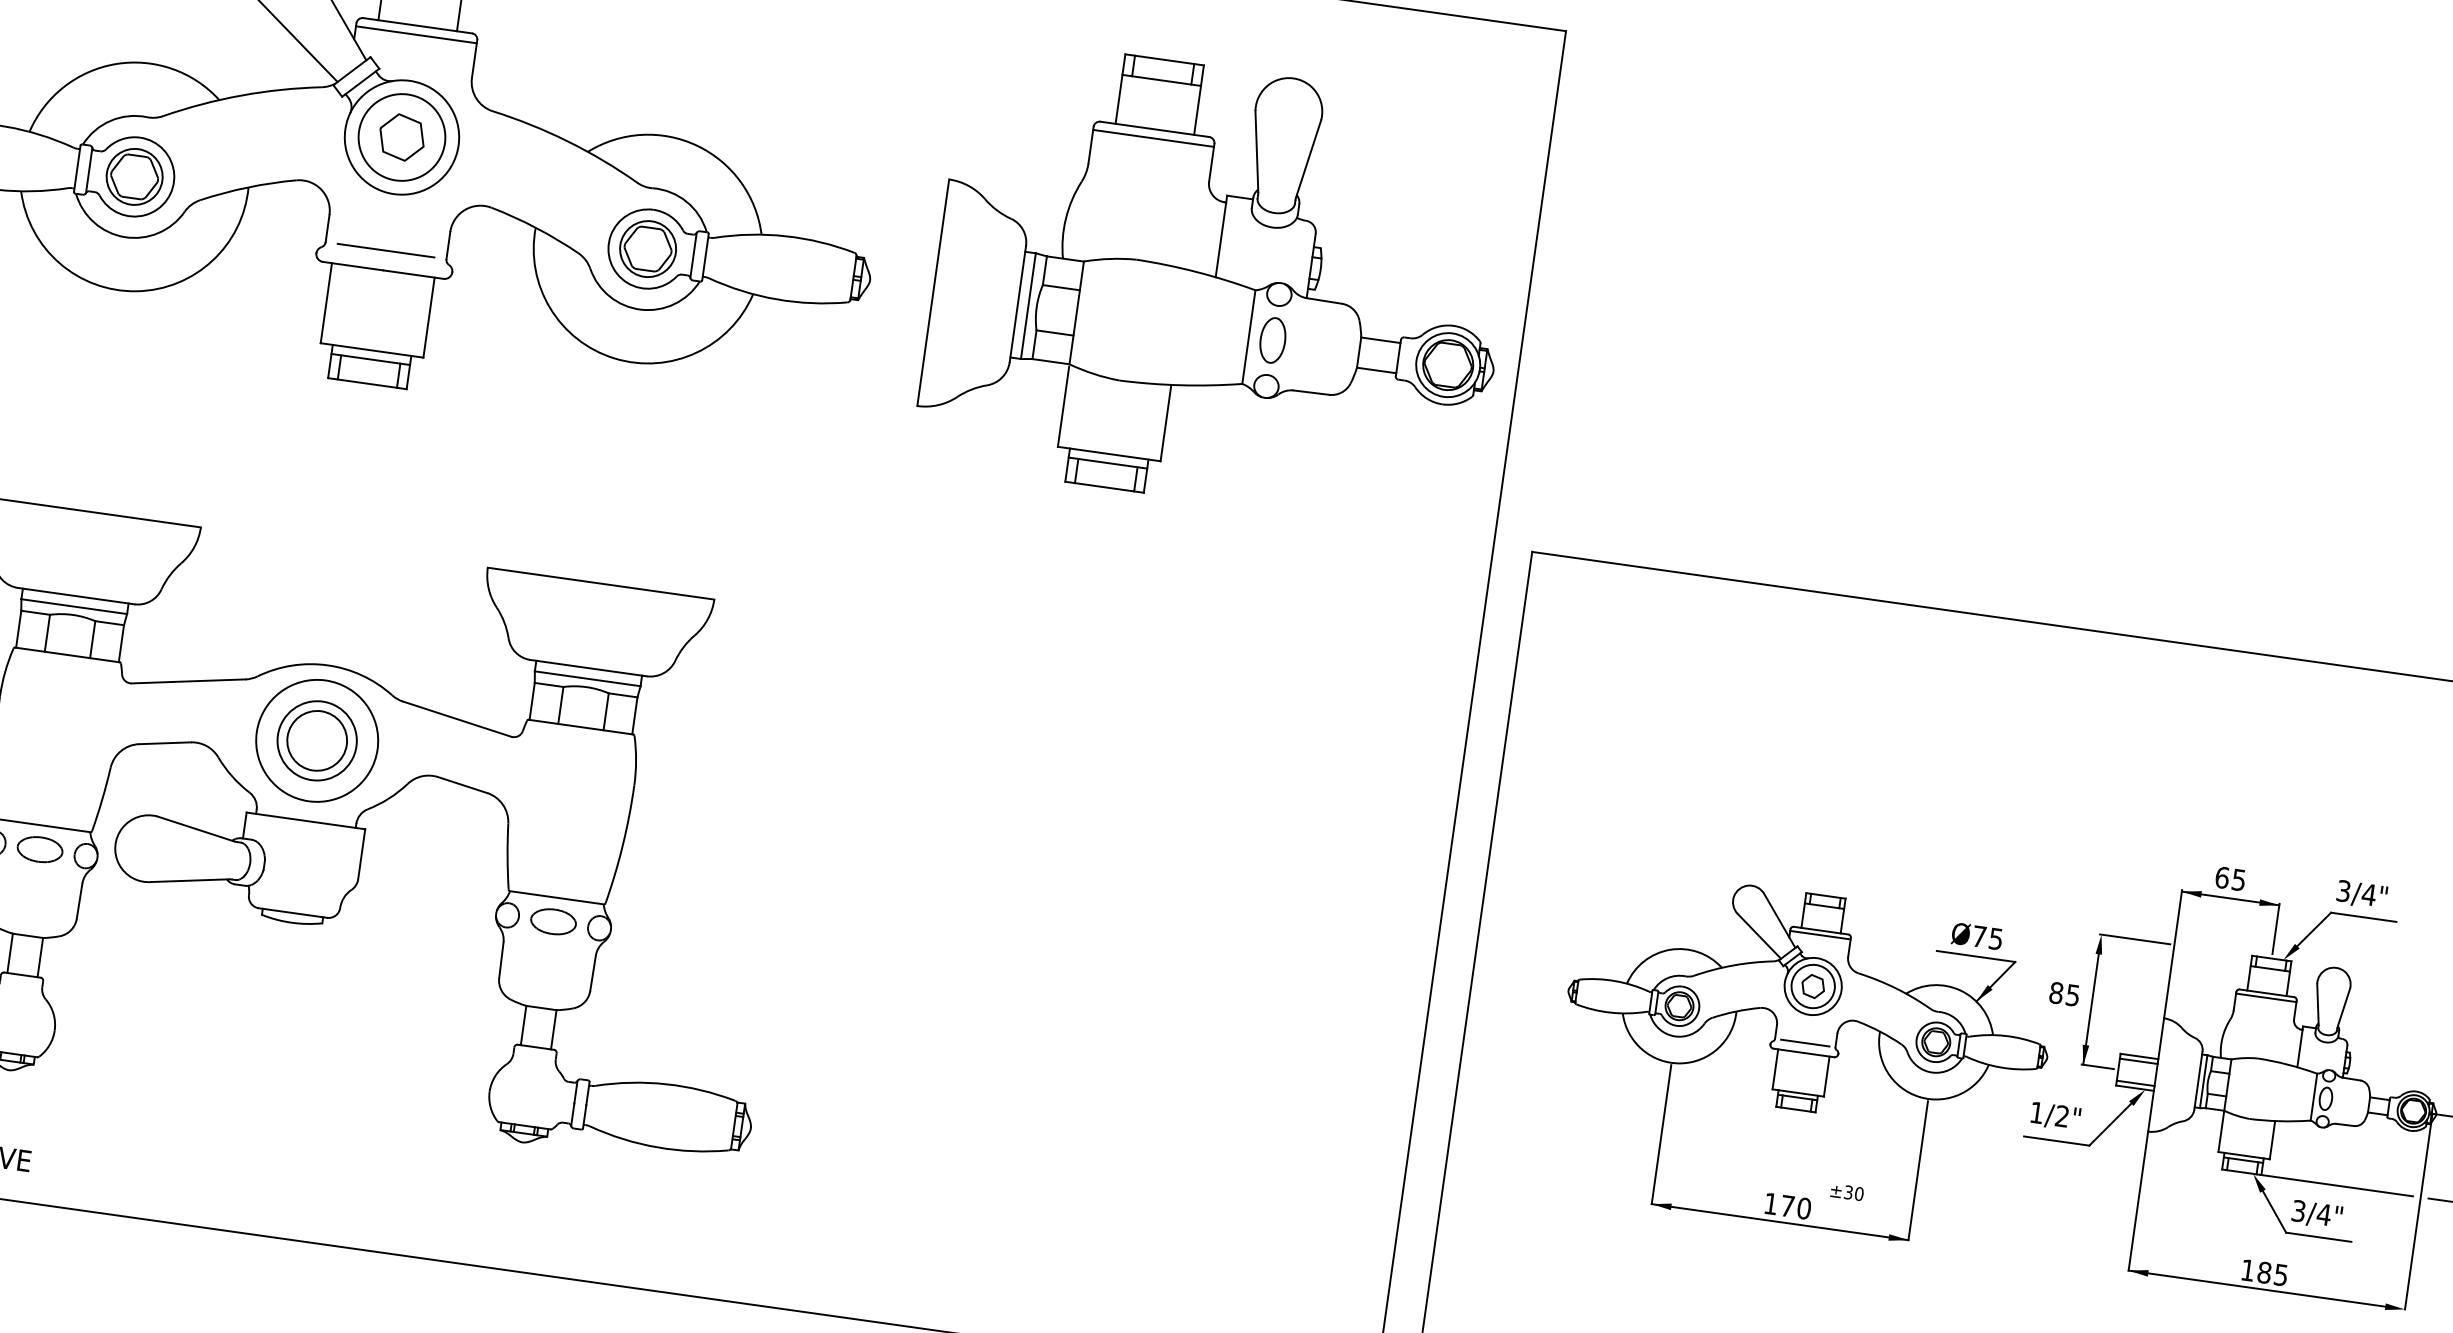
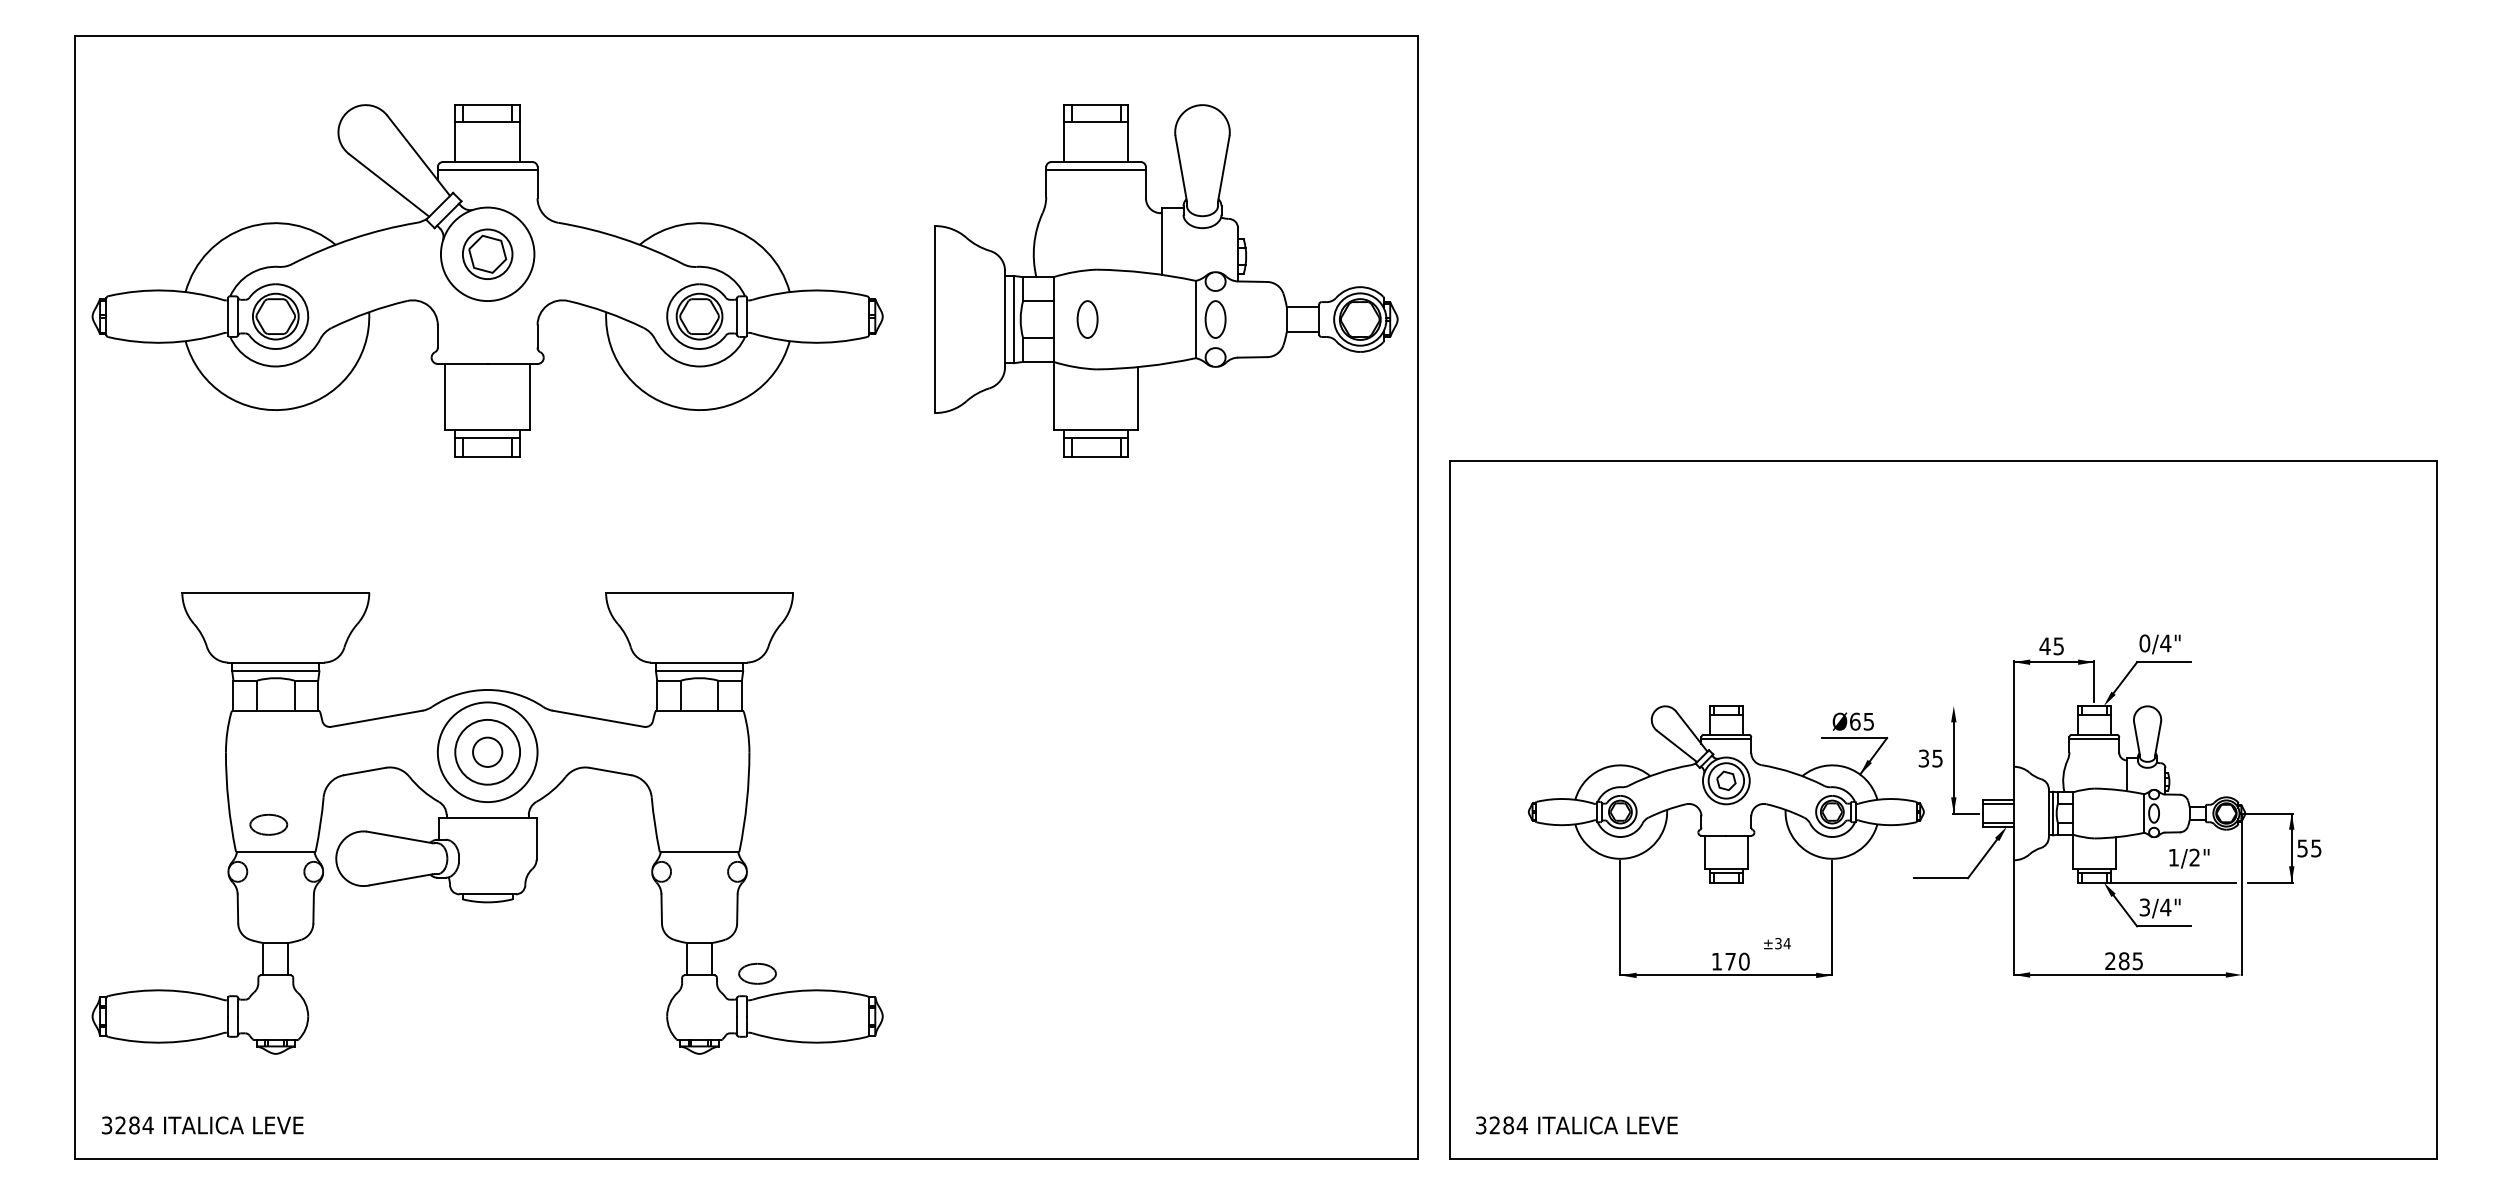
circle: (401, 136) -> (487, 253), size x0.7
line: (385, 250) -> (487, 347), removed
part: (1117, 318) -> (1087, 319), added
circle: (317, 739) -> (487, 751), size x0.6
part: (39, 849) -> (268, 824), moved
text: (2221, 877) -> (2044, 646), 65 -> 45
text: (2343, 891) -> (2144, 643), 3/4" -> 0/4"
part: (553, 921) -> (757, 973), moved
text: (1979, 936) -> (1855, 721), Ø75 -> Ø65
line: (2135, 939) -> (1981, 706), removed
text: (2055, 992) -> (1923, 758), 85 -> 35
line: (1805, 1042) -> (1726, 827), removed
text: (2055, 1116) -> (2189, 858), moved
text: (1858, 1193) -> (1786, 943), ±30 -> ±34
text: (2248, 1269) -> (2110, 960), 185 -> 285

